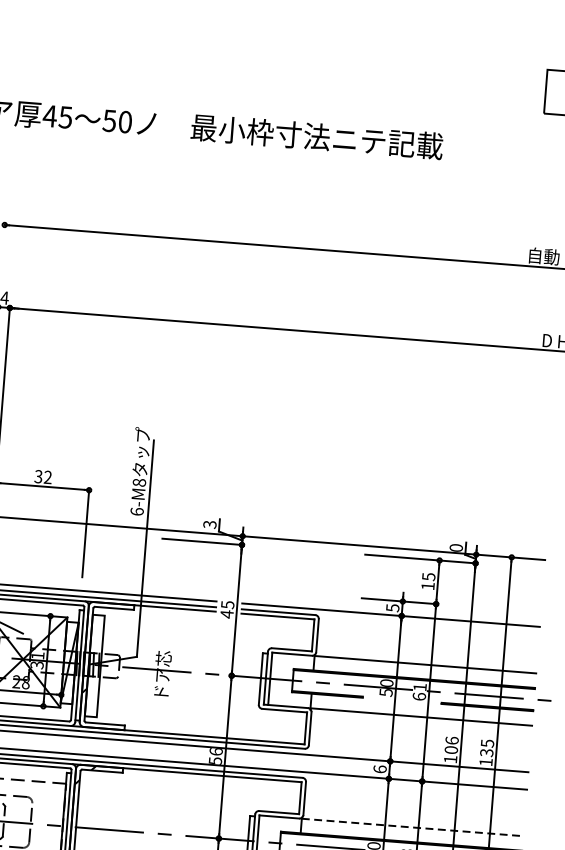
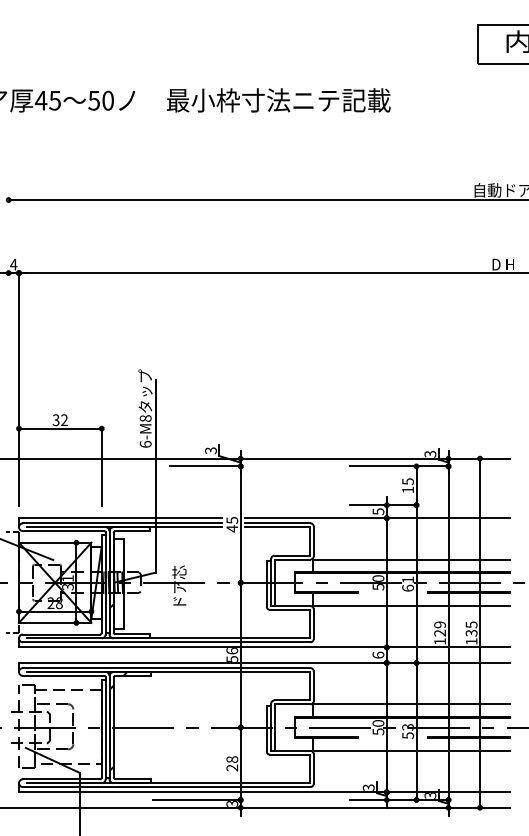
text: (456, 547) -> (430, 453), 0 -> 3
text: (452, 744) -> (440, 628), 106 -> 129
line: (412, 827) -> (411, 704), dashed -> solid

